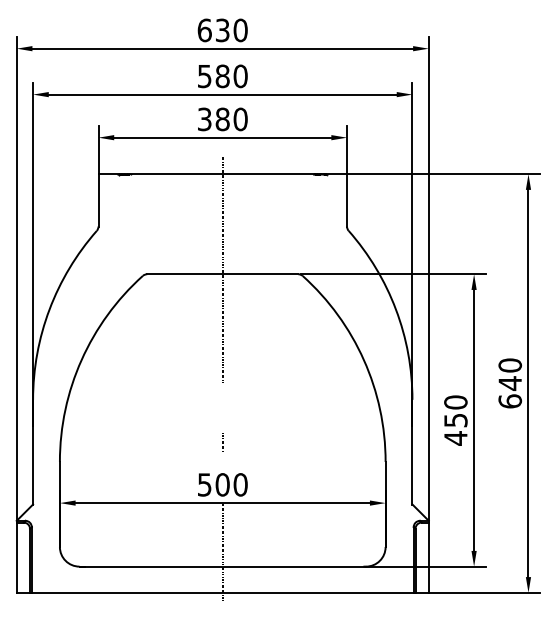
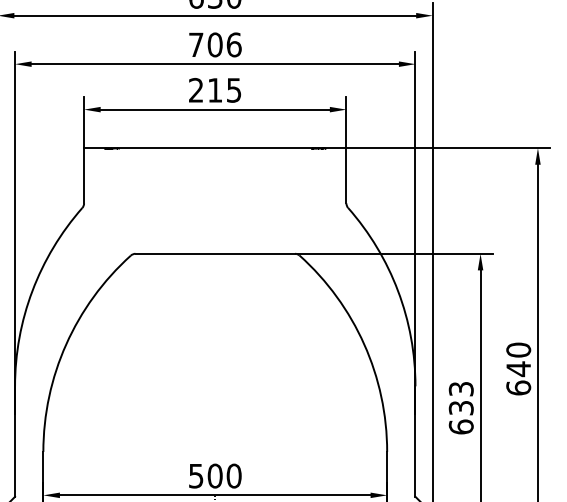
text: (222, 76) -> (214, 45), 580 -> 706
text: (222, 119) -> (214, 90), 380 -> 215
line: (222, 268) -> (214, 247), removed
text: (455, 420) -> (460, 408), 450 -> 633
line: (222, 442) -> (214, 431), removed

